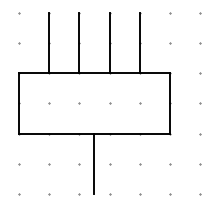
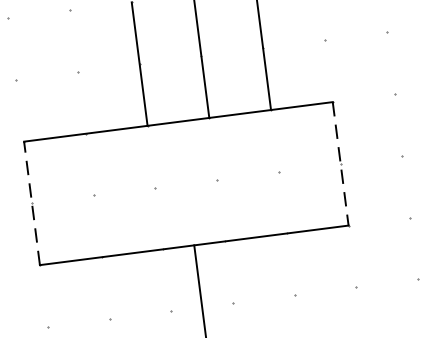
line: (49, 42) -> (78, 70), removed
line: (18, 103) -> (31, 203), solid -> dashed
line: (169, 103) -> (339, 163), solid -> dashed

